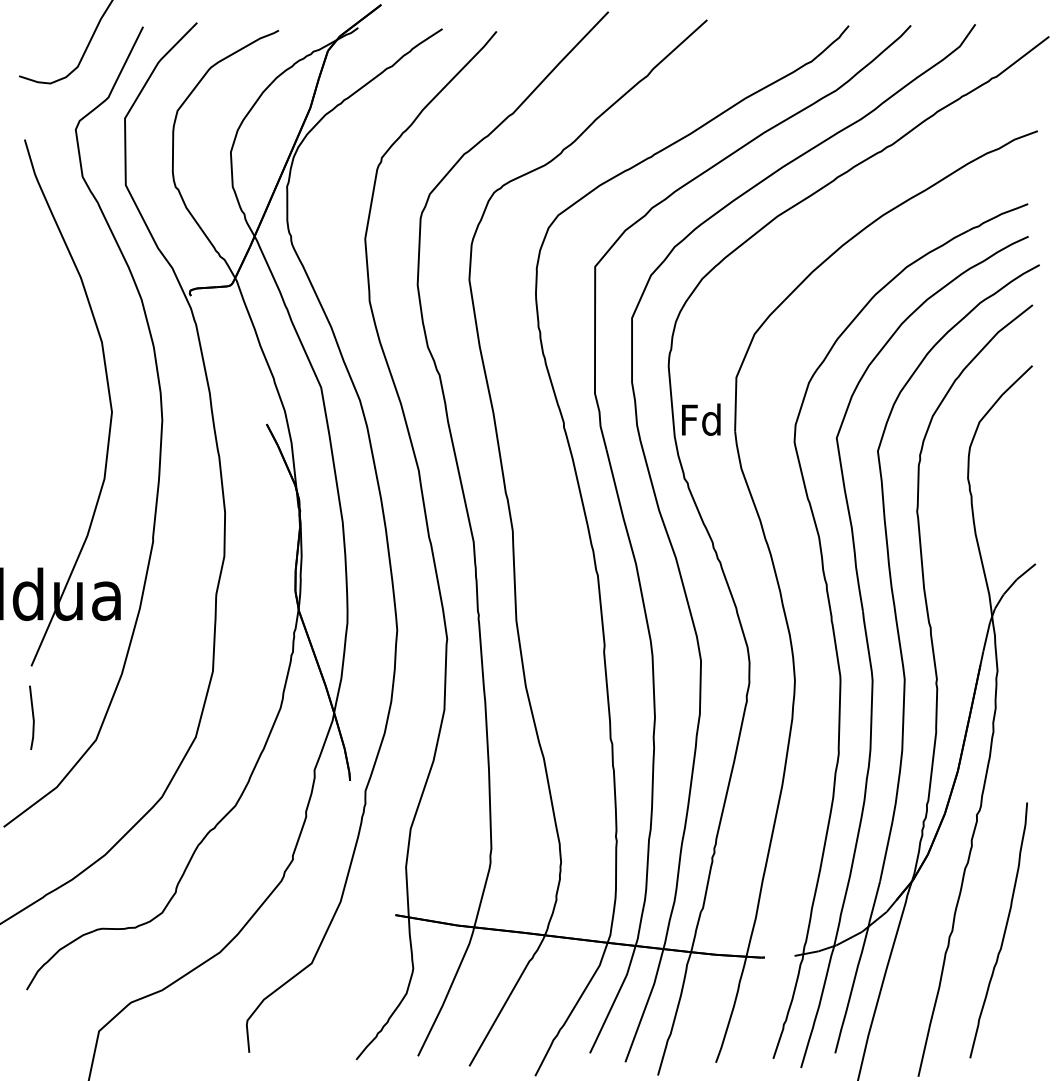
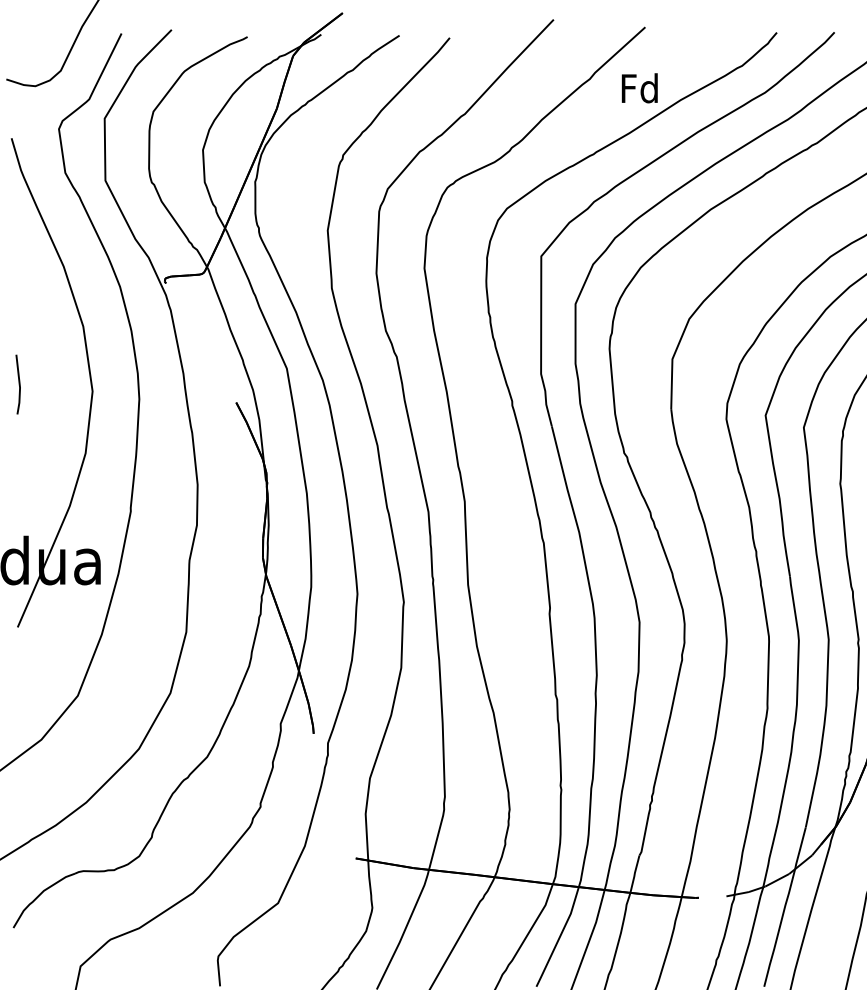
text: (701, 419) -> (640, 88), moved
line: (32, 717) -> (18, 384), moved

